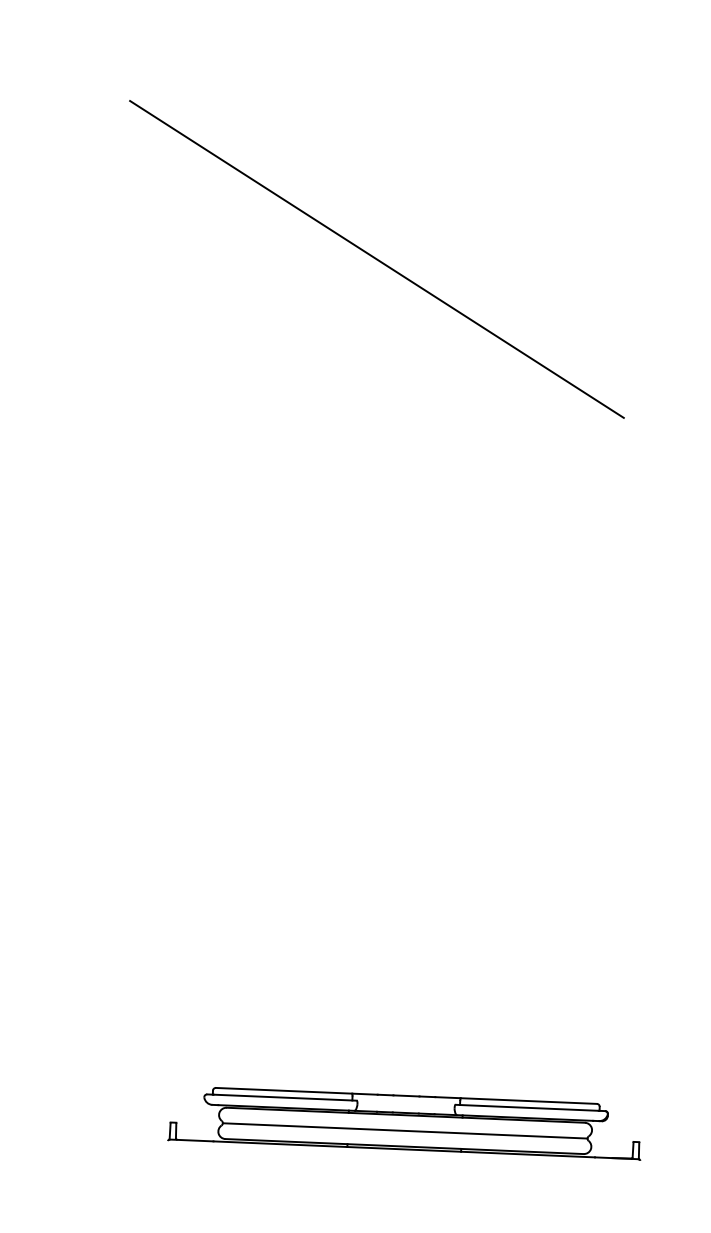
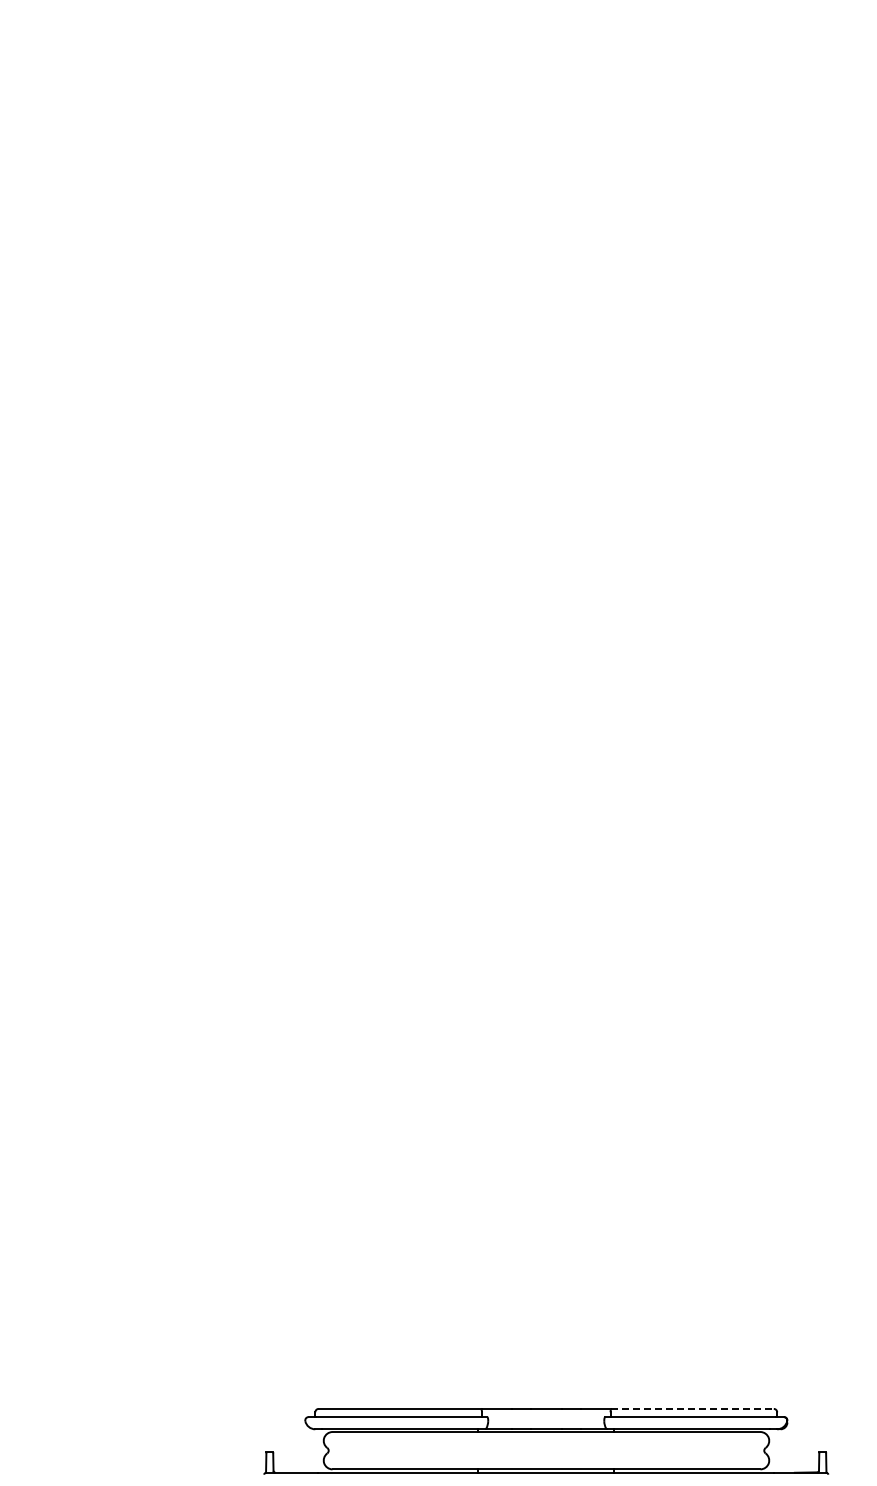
line: (377, 258) -> (469, 412), removed
line: (528, 1100) -> (692, 1408), solid -> dashed
line: (405, 1130) -> (546, 1450), removed

